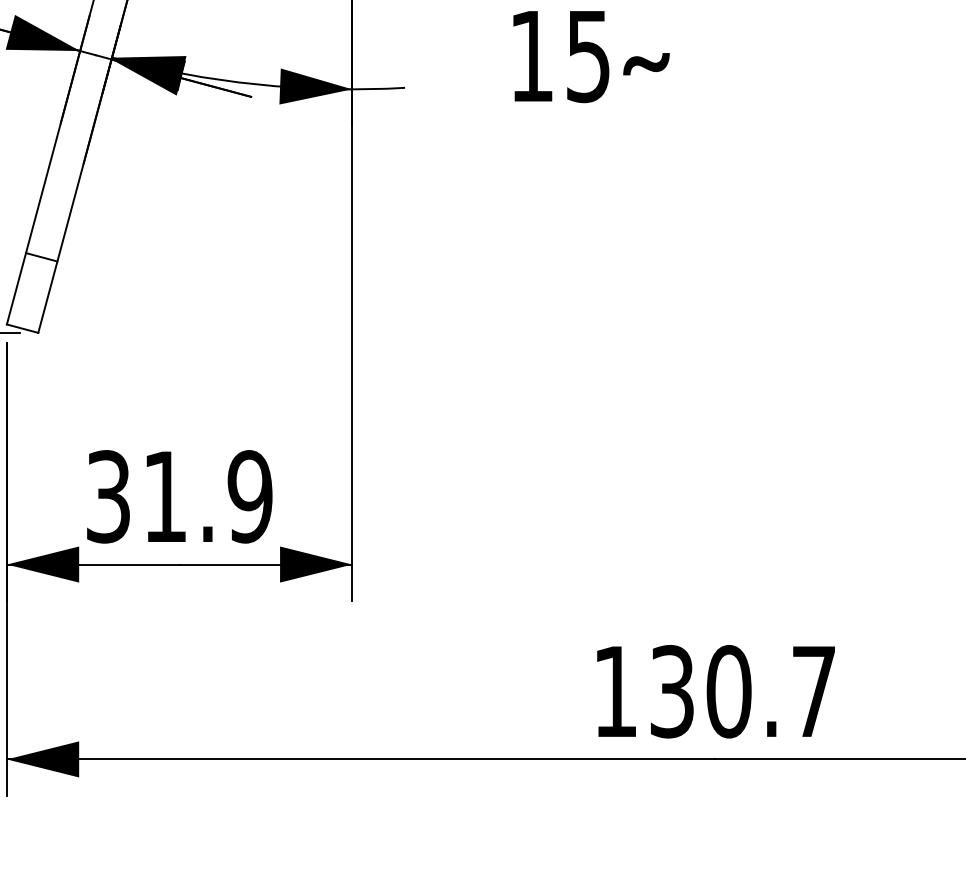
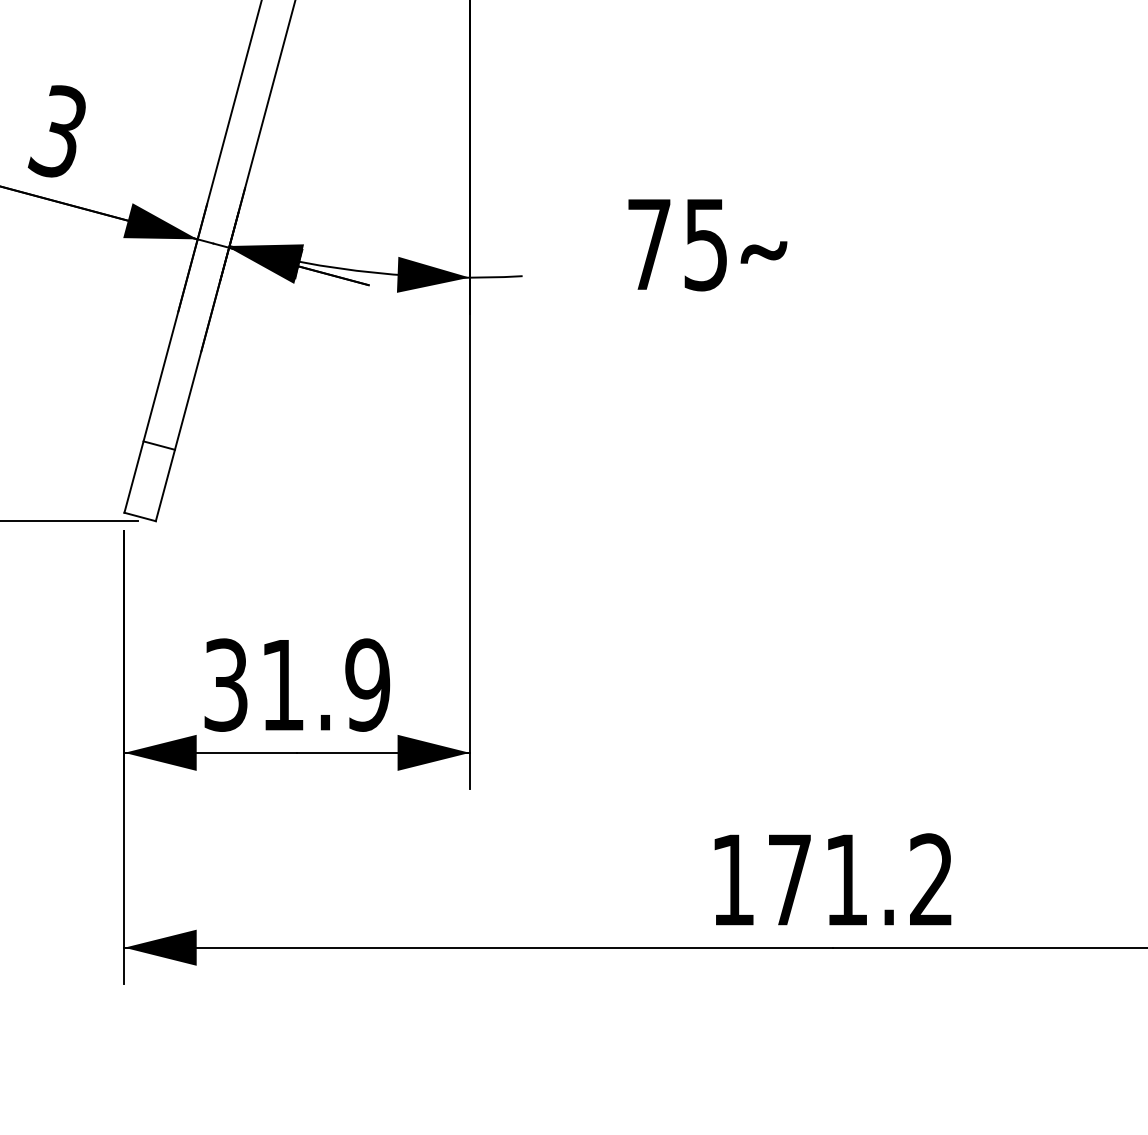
text: (531, 56) -> (649, 244), 15 -> 75
text: (742, 691) -> (860, 879), 130.7 -> 171.2

